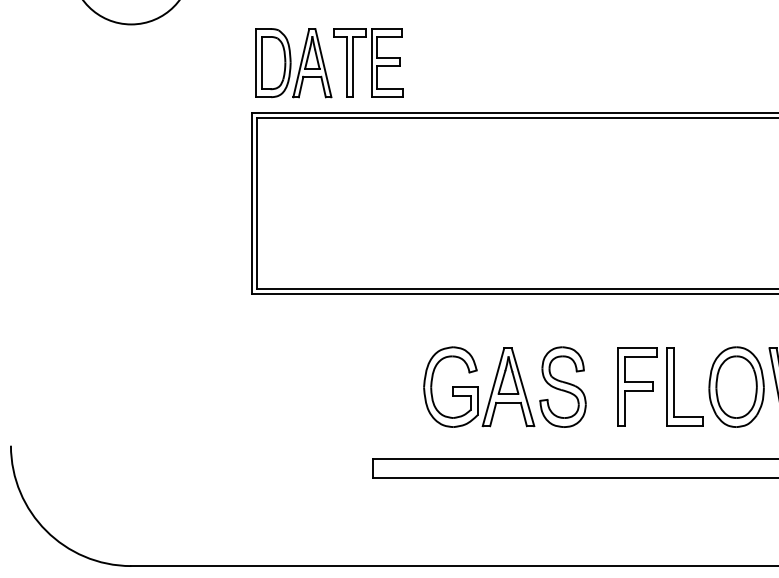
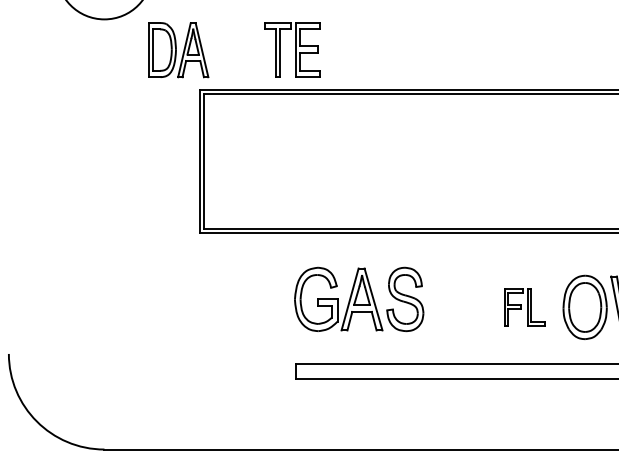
part: (293, 63) -> (178, 50), moved
part: (505, 387) -> (359, 299), moved
part: (660, 387) -> (524, 307), size x0.6

